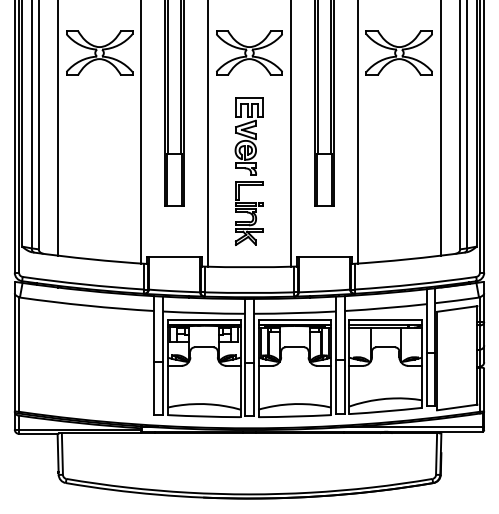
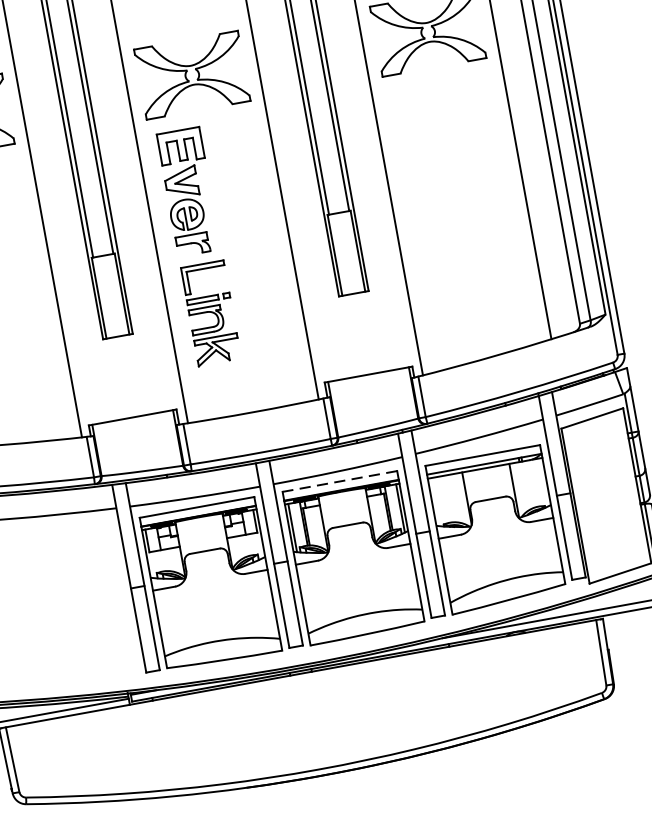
part: (248, 171) -> (197, 247), moved
line: (294, 319) -> (339, 481), solid -> dashed

